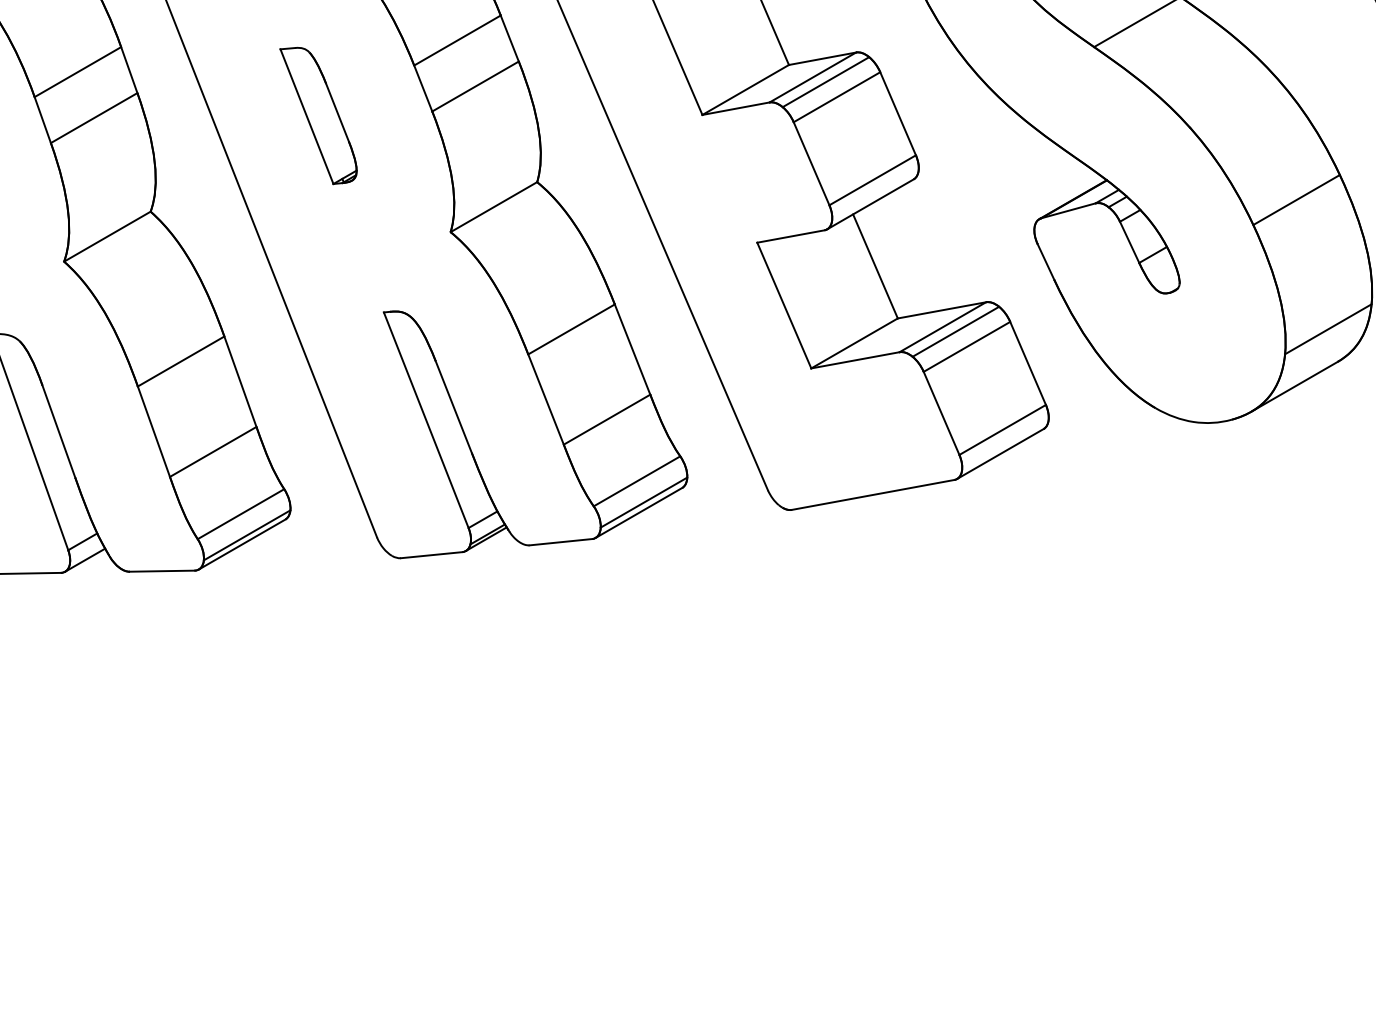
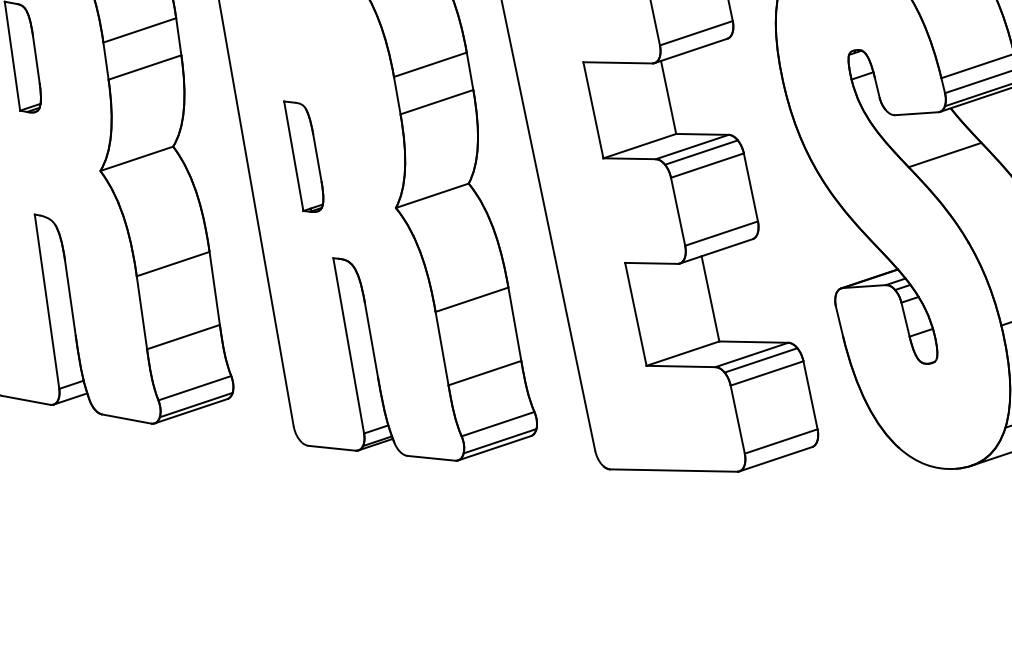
part: (318, 115) -> (302, 157), moved

